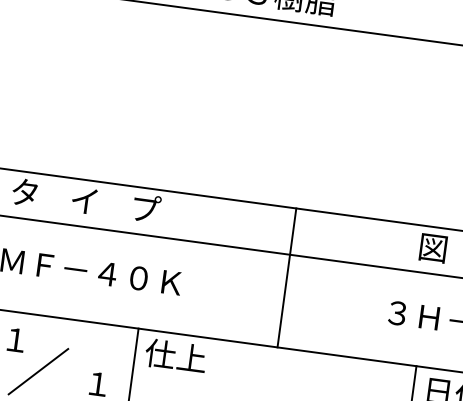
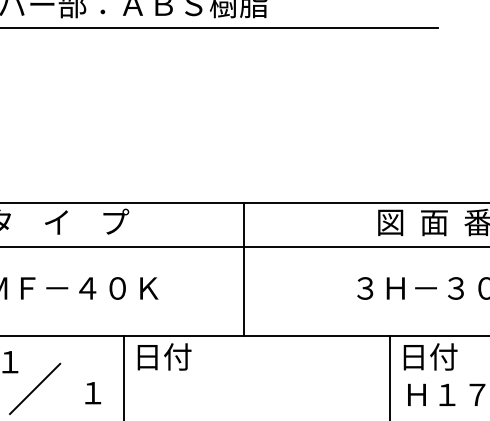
line: (286, 277) -> (243, 268), moved
text: (176, 355) -> (162, 356), 仕上 -> 日付

